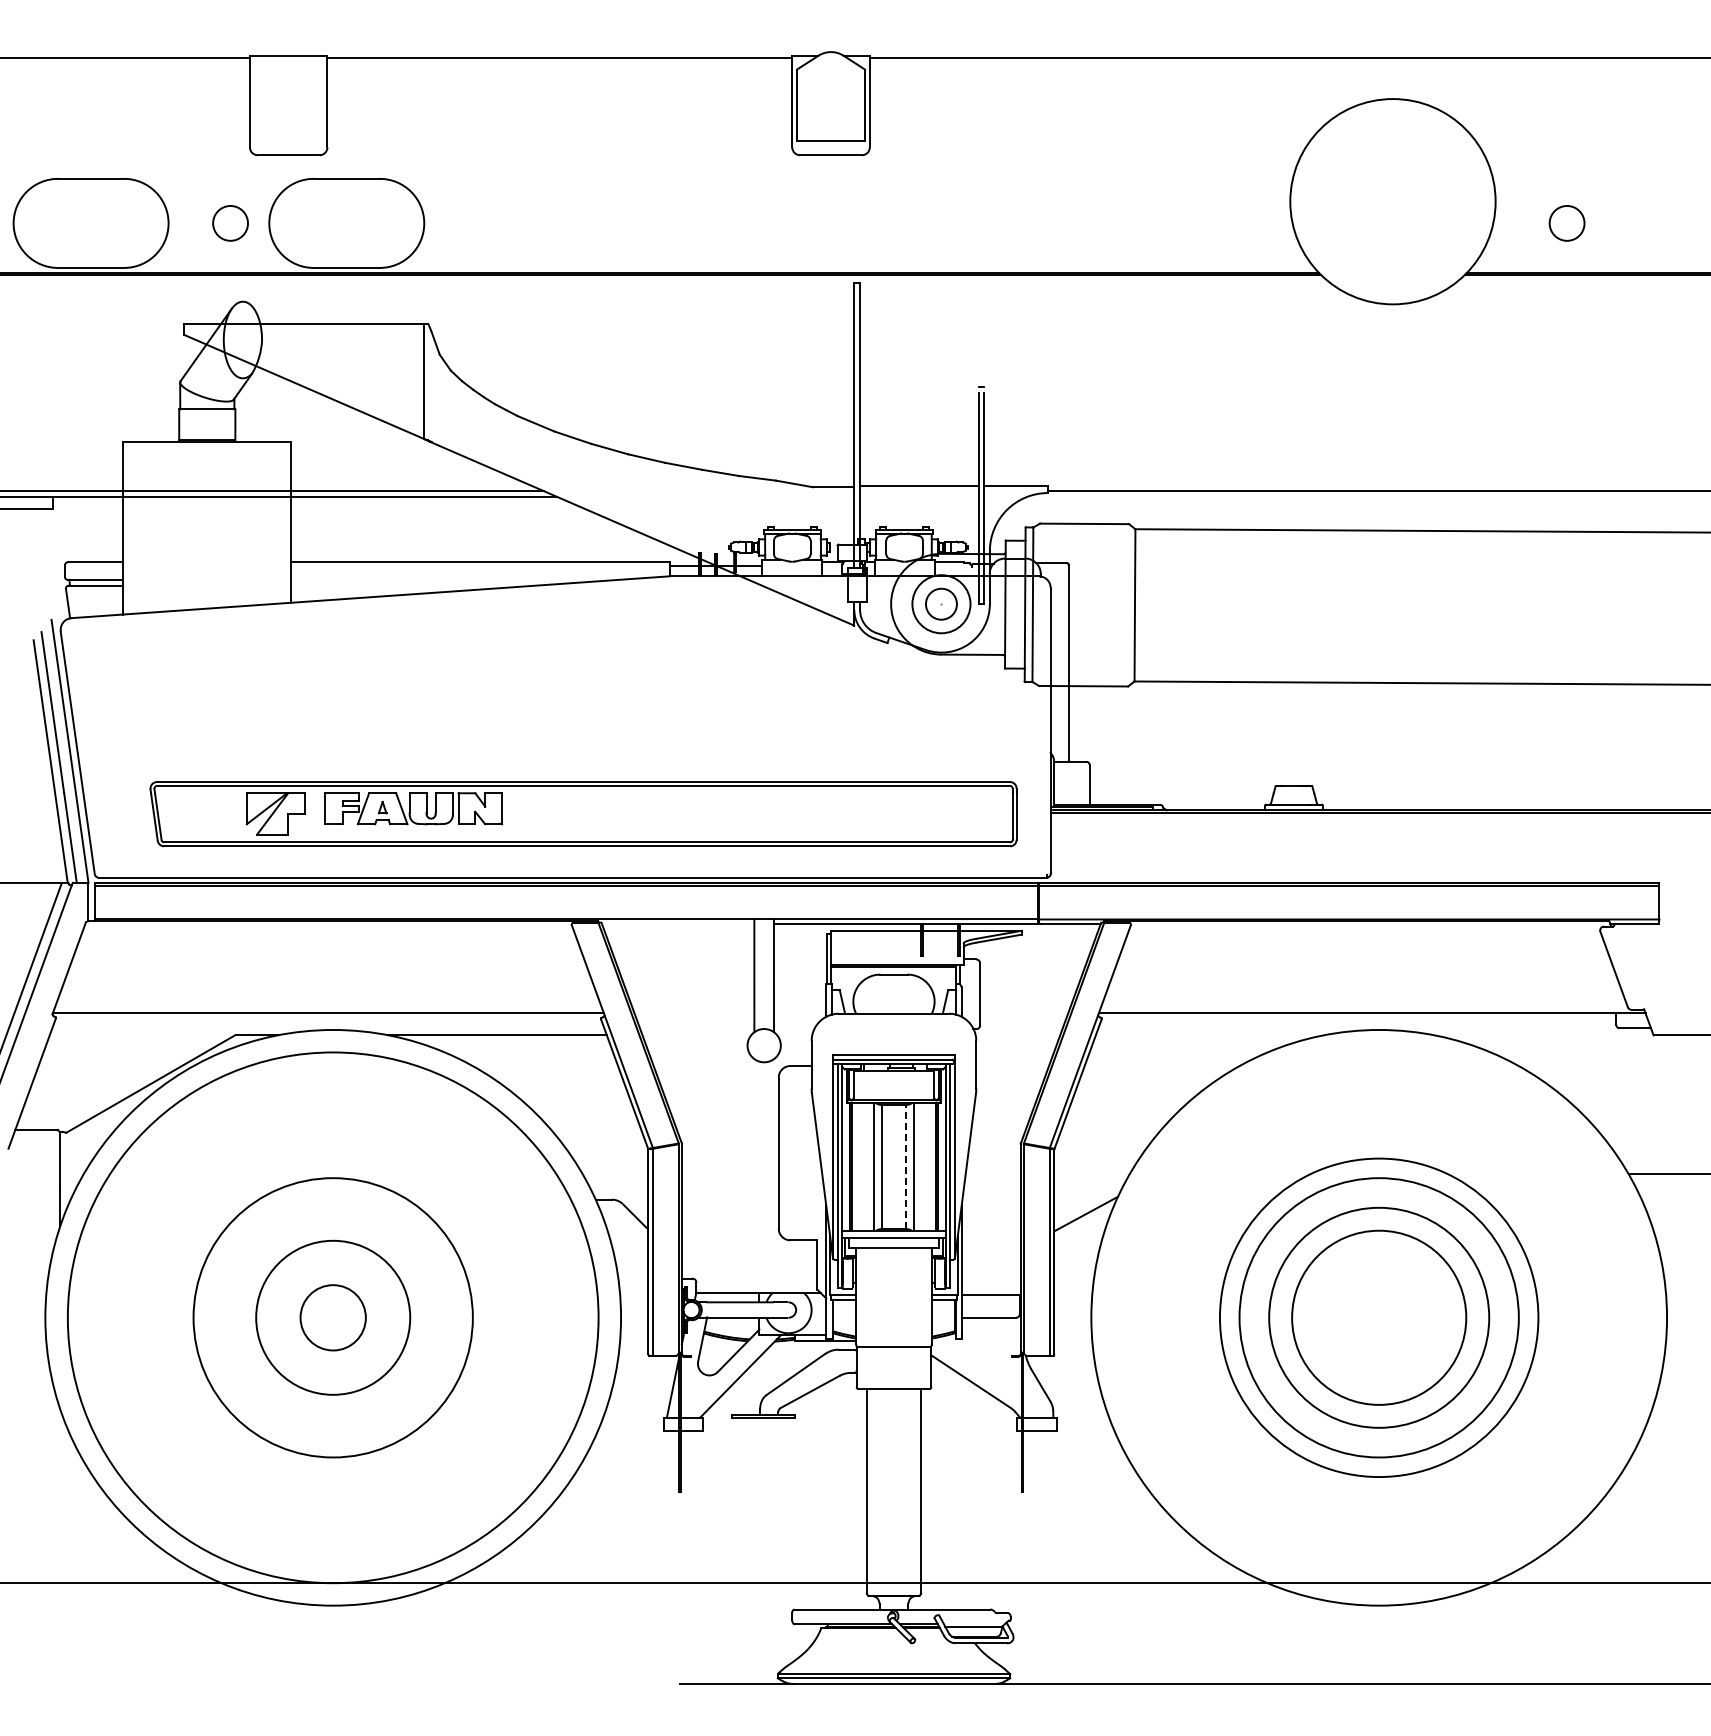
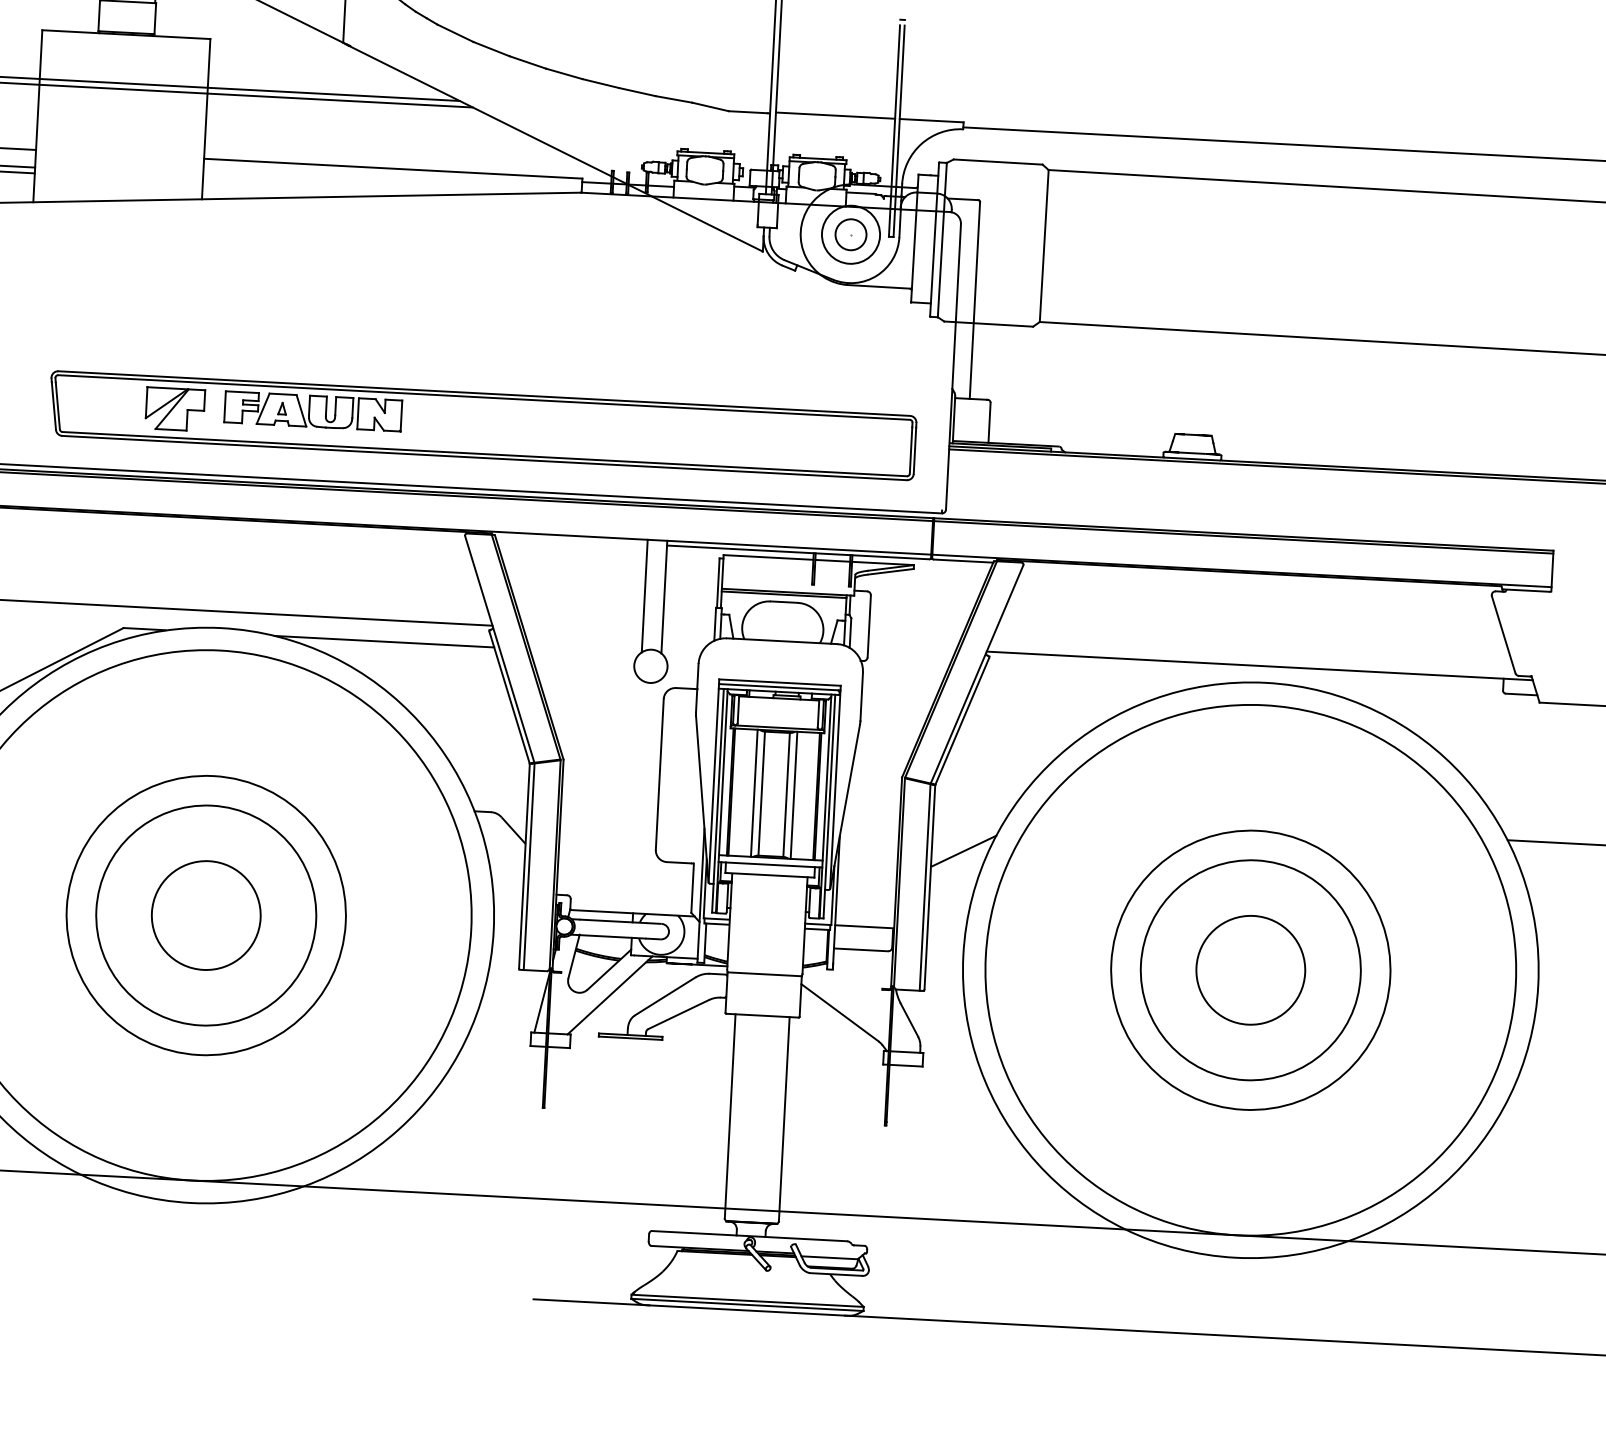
line: (906, 1166) -> (786, 794), dashed -> solid
circle: (332, 1317) -> (205, 915), size x1.67
circle: (333, 1317) -> (206, 915), size x1.43
circle: (1378, 1317) -> (1250, 969), size x0.62
circle: (1378, 1317) -> (1250, 969), size x1.67

